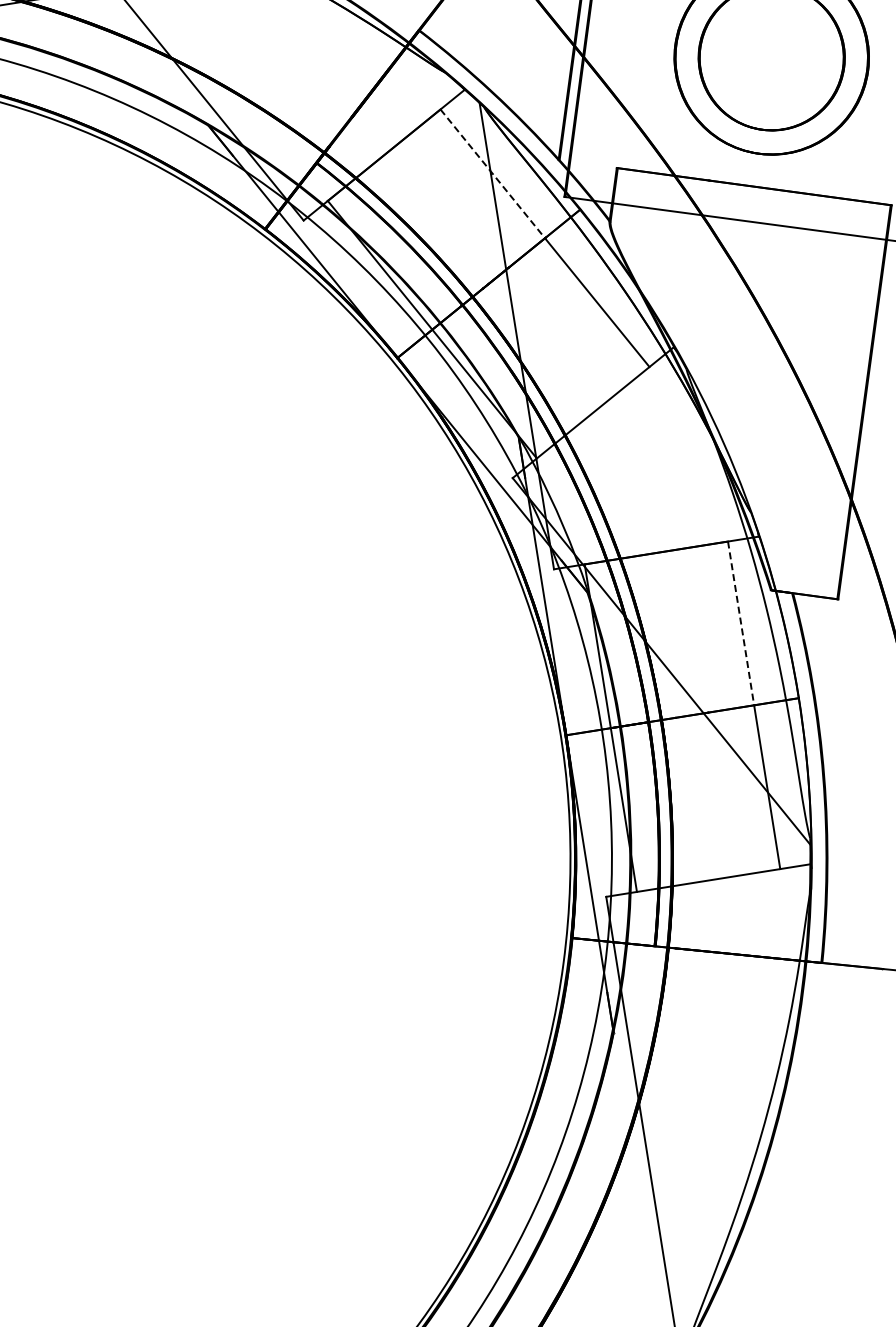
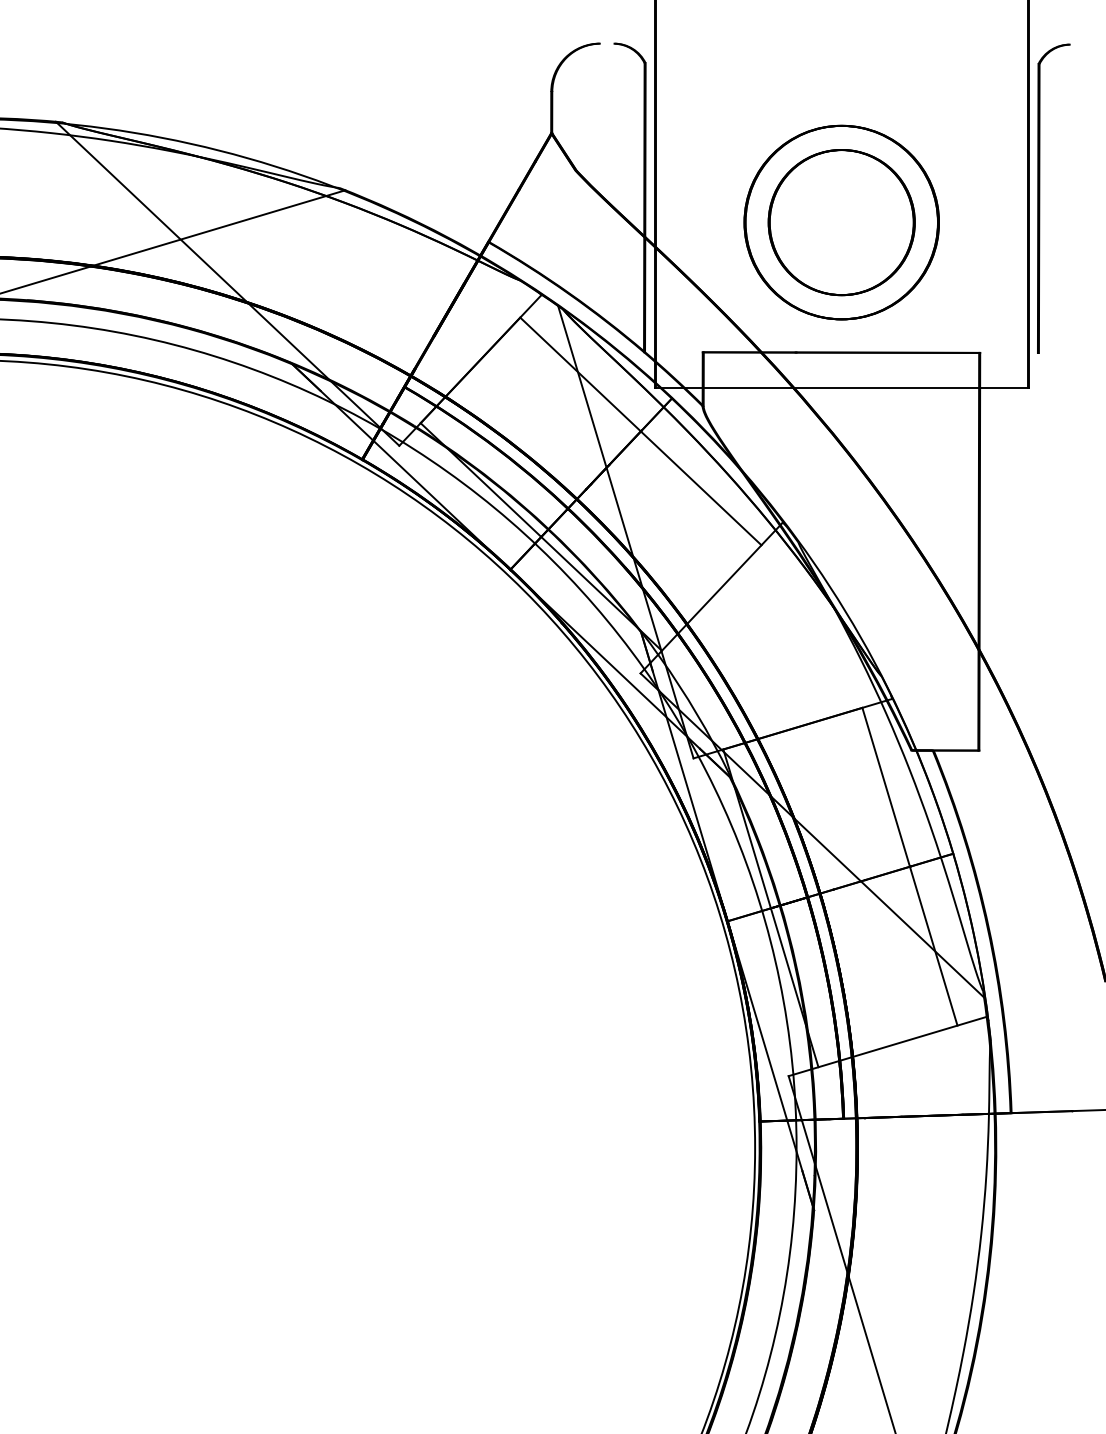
line: (492, 173) -> (580, 374), dashed -> solid
line: (741, 623) -> (886, 787), dashed -> solid

